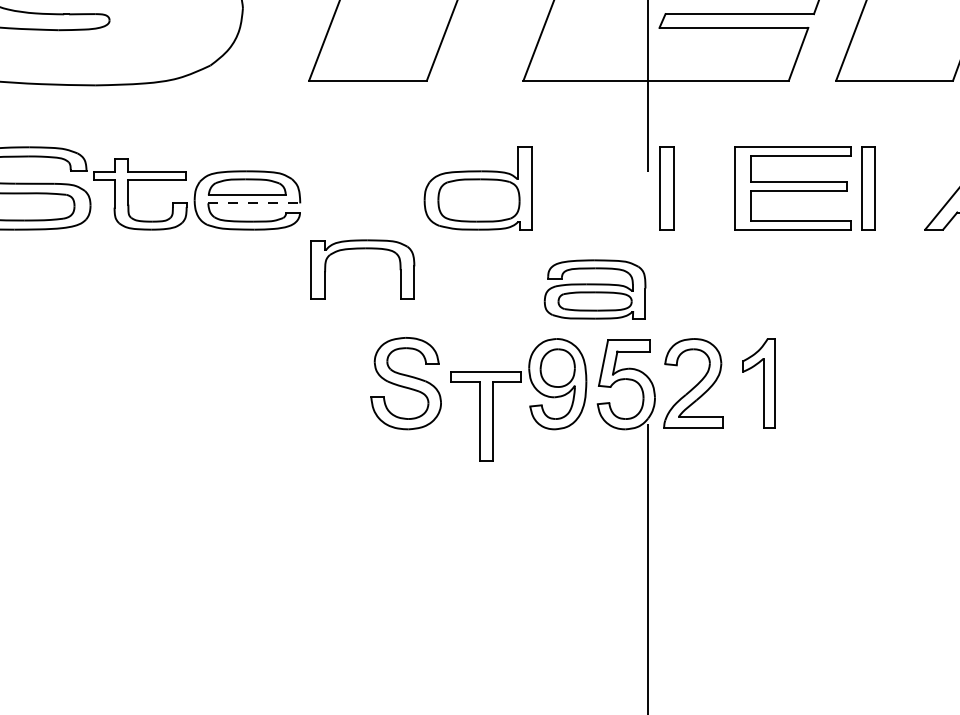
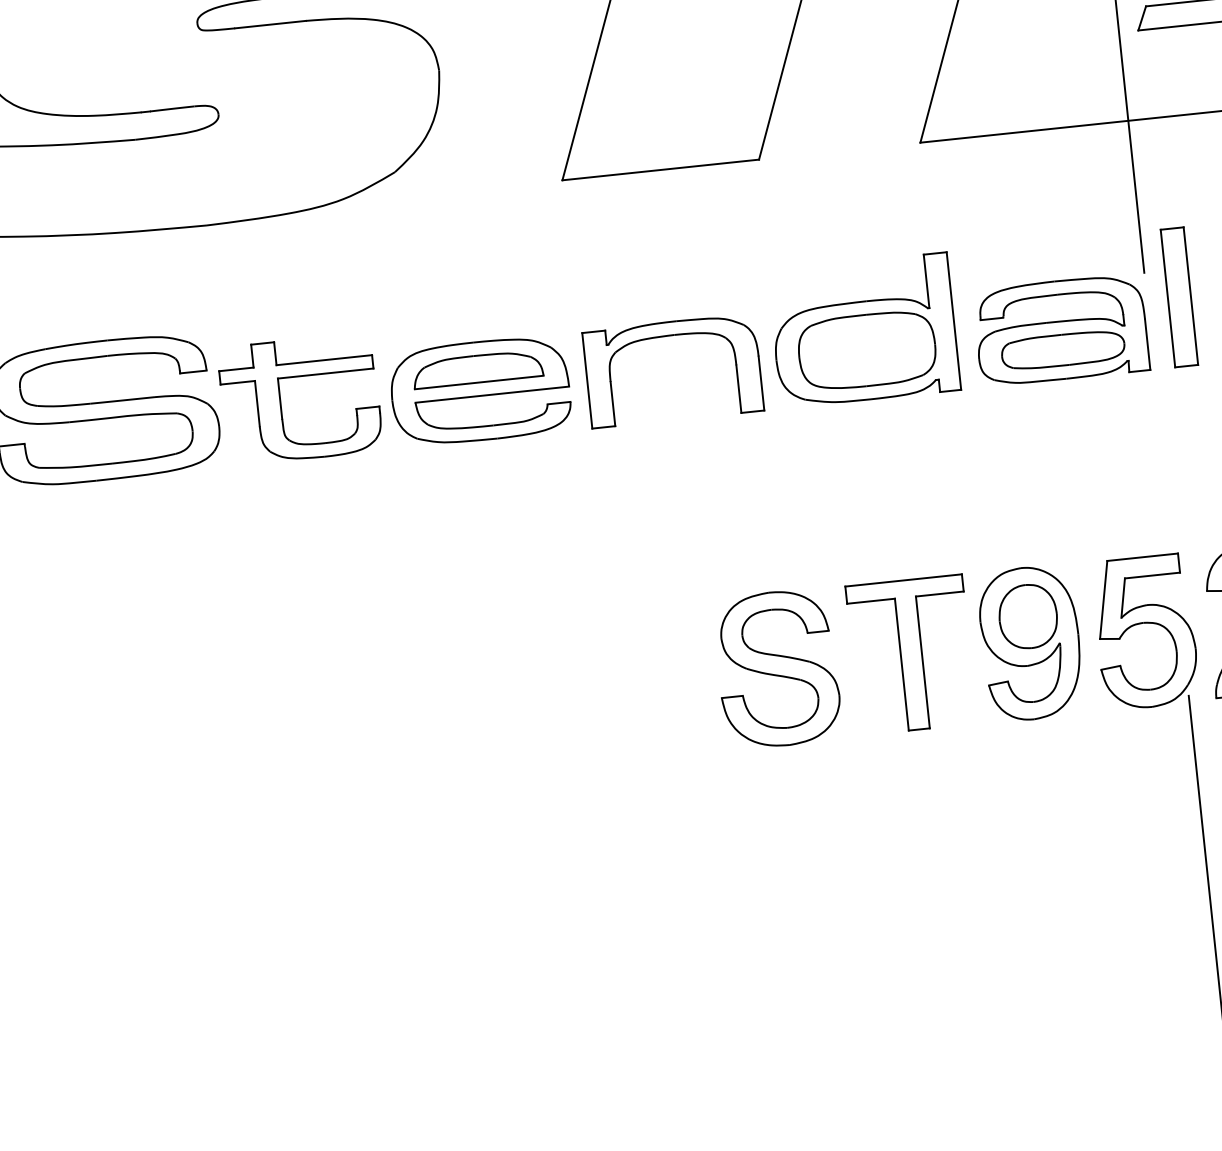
line: (254, 203) -> (492, 394), dashed -> solid
part: (362, 249) -> (669, 337), moved
part: (594, 289) -> (1060, 330), moved
part: (485, 416) -> (910, 654), moved

